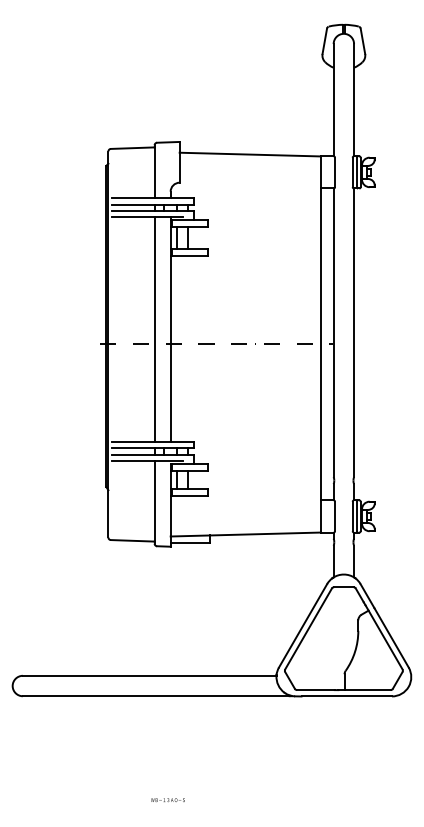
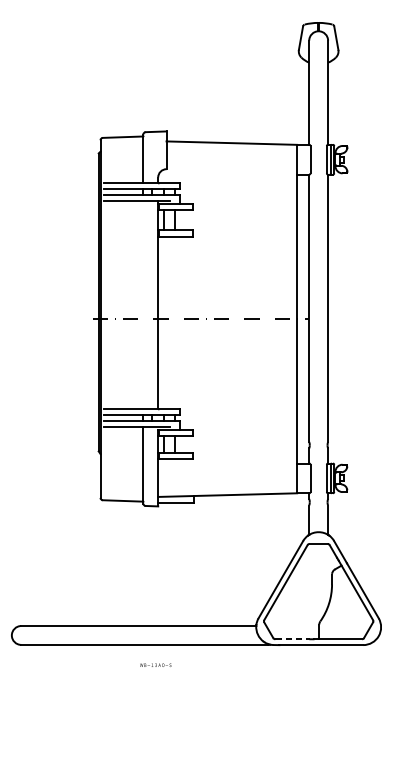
line: (154, 329) -> (143, 305), removed
line: (315, 690) -> (292, 639), solid -> dashed
text: (167, 800) -> (155, 665), moved

